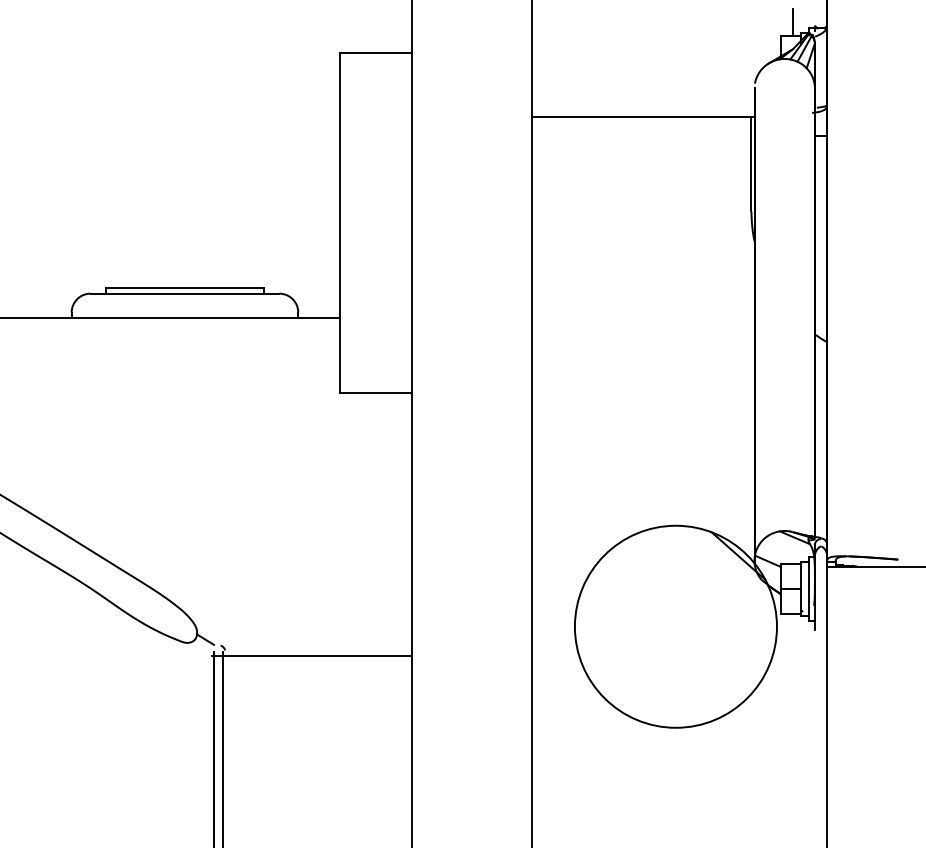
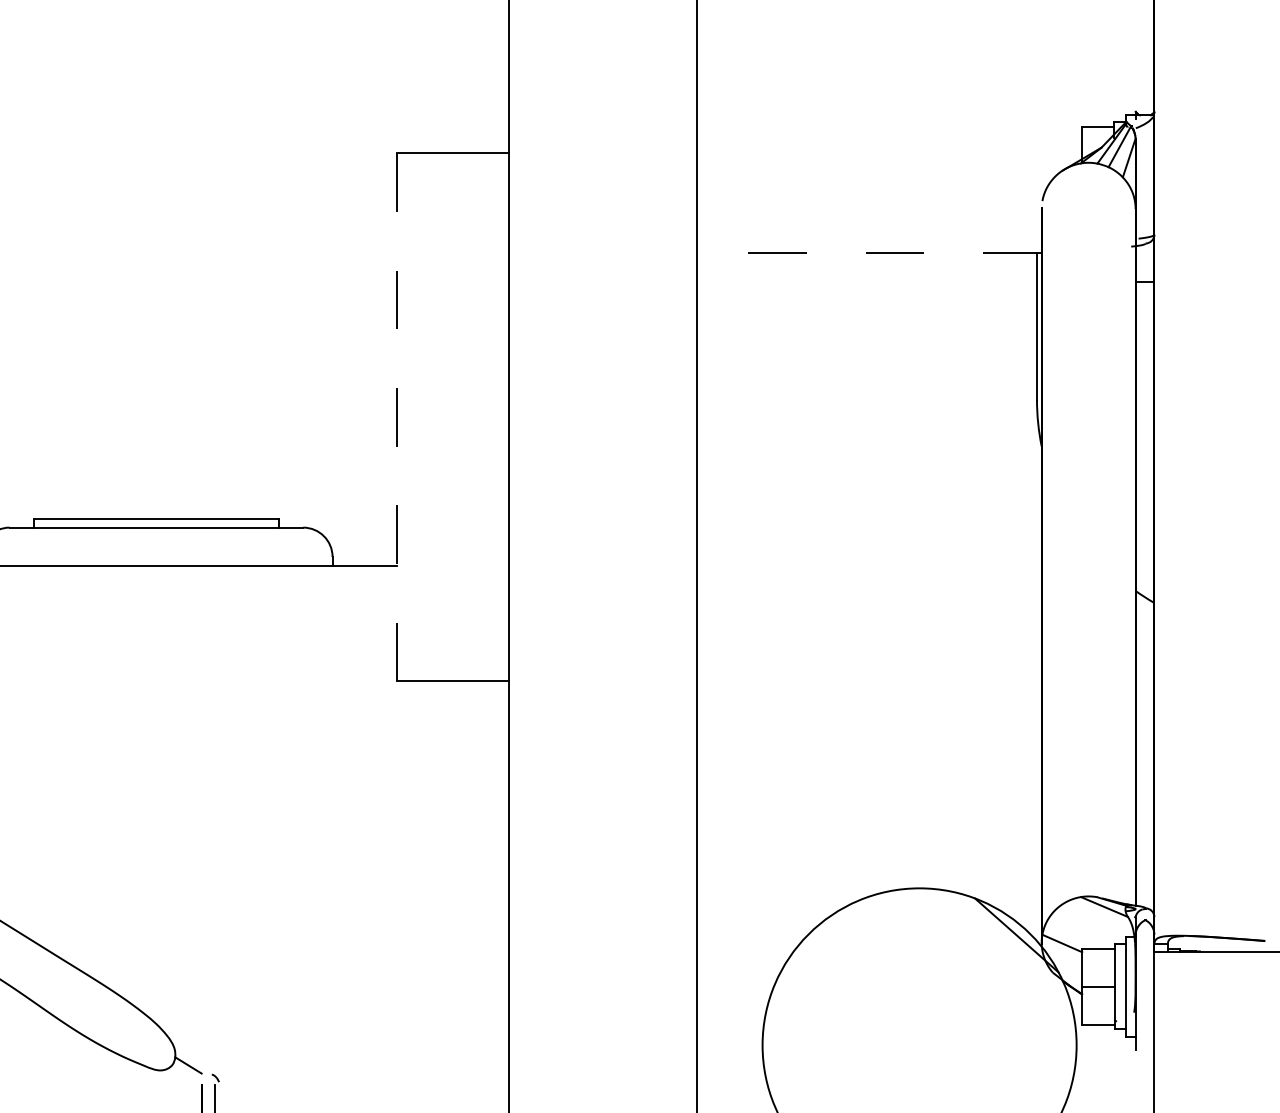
line: (793, 22) -> (1102, 106), removed
line: (642, 116) -> (867, 252), solid -> dashed
line: (339, 222) -> (396, 417), solid -> dashed
line: (311, 655) -> (353, 1090), removed

